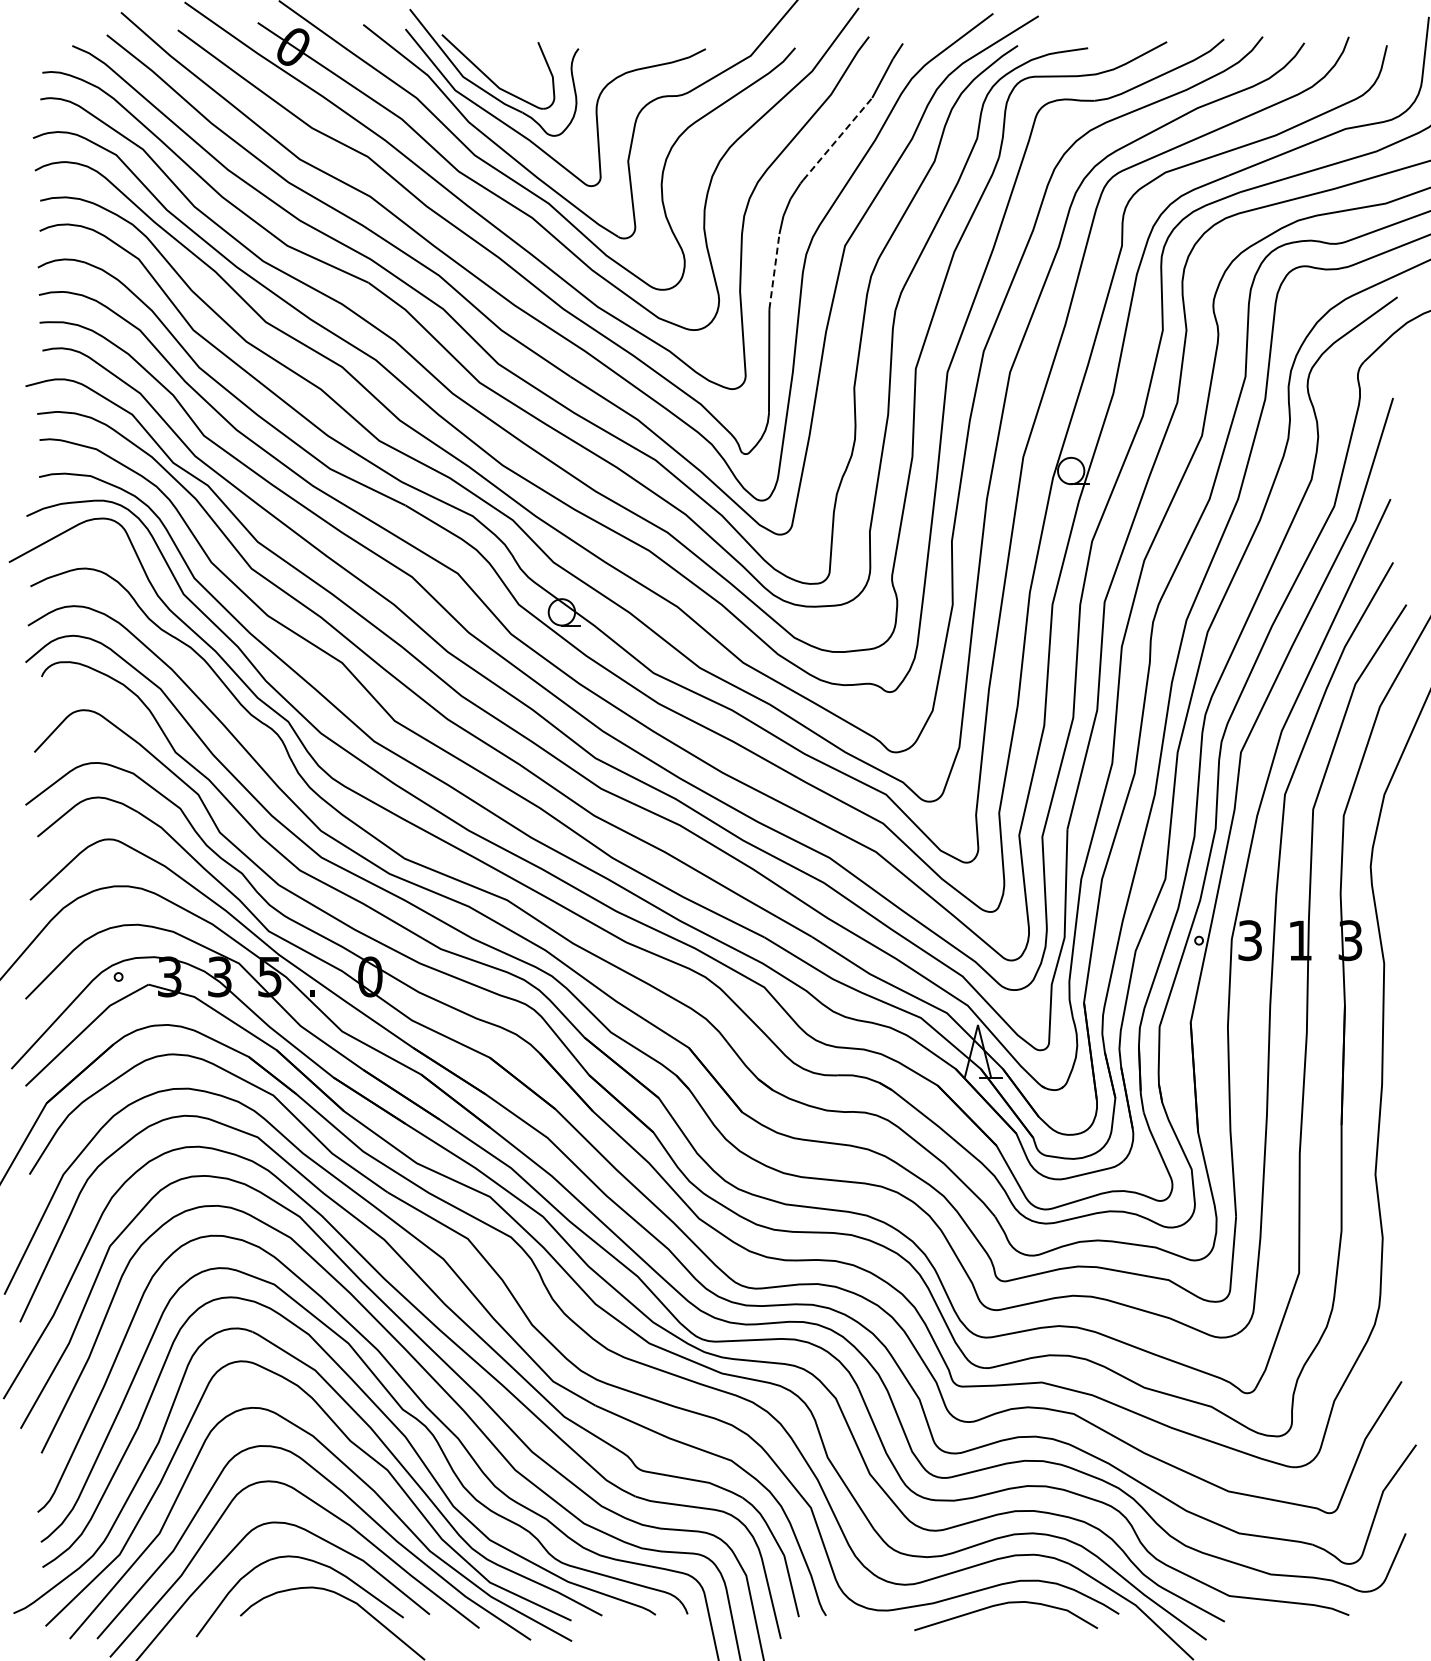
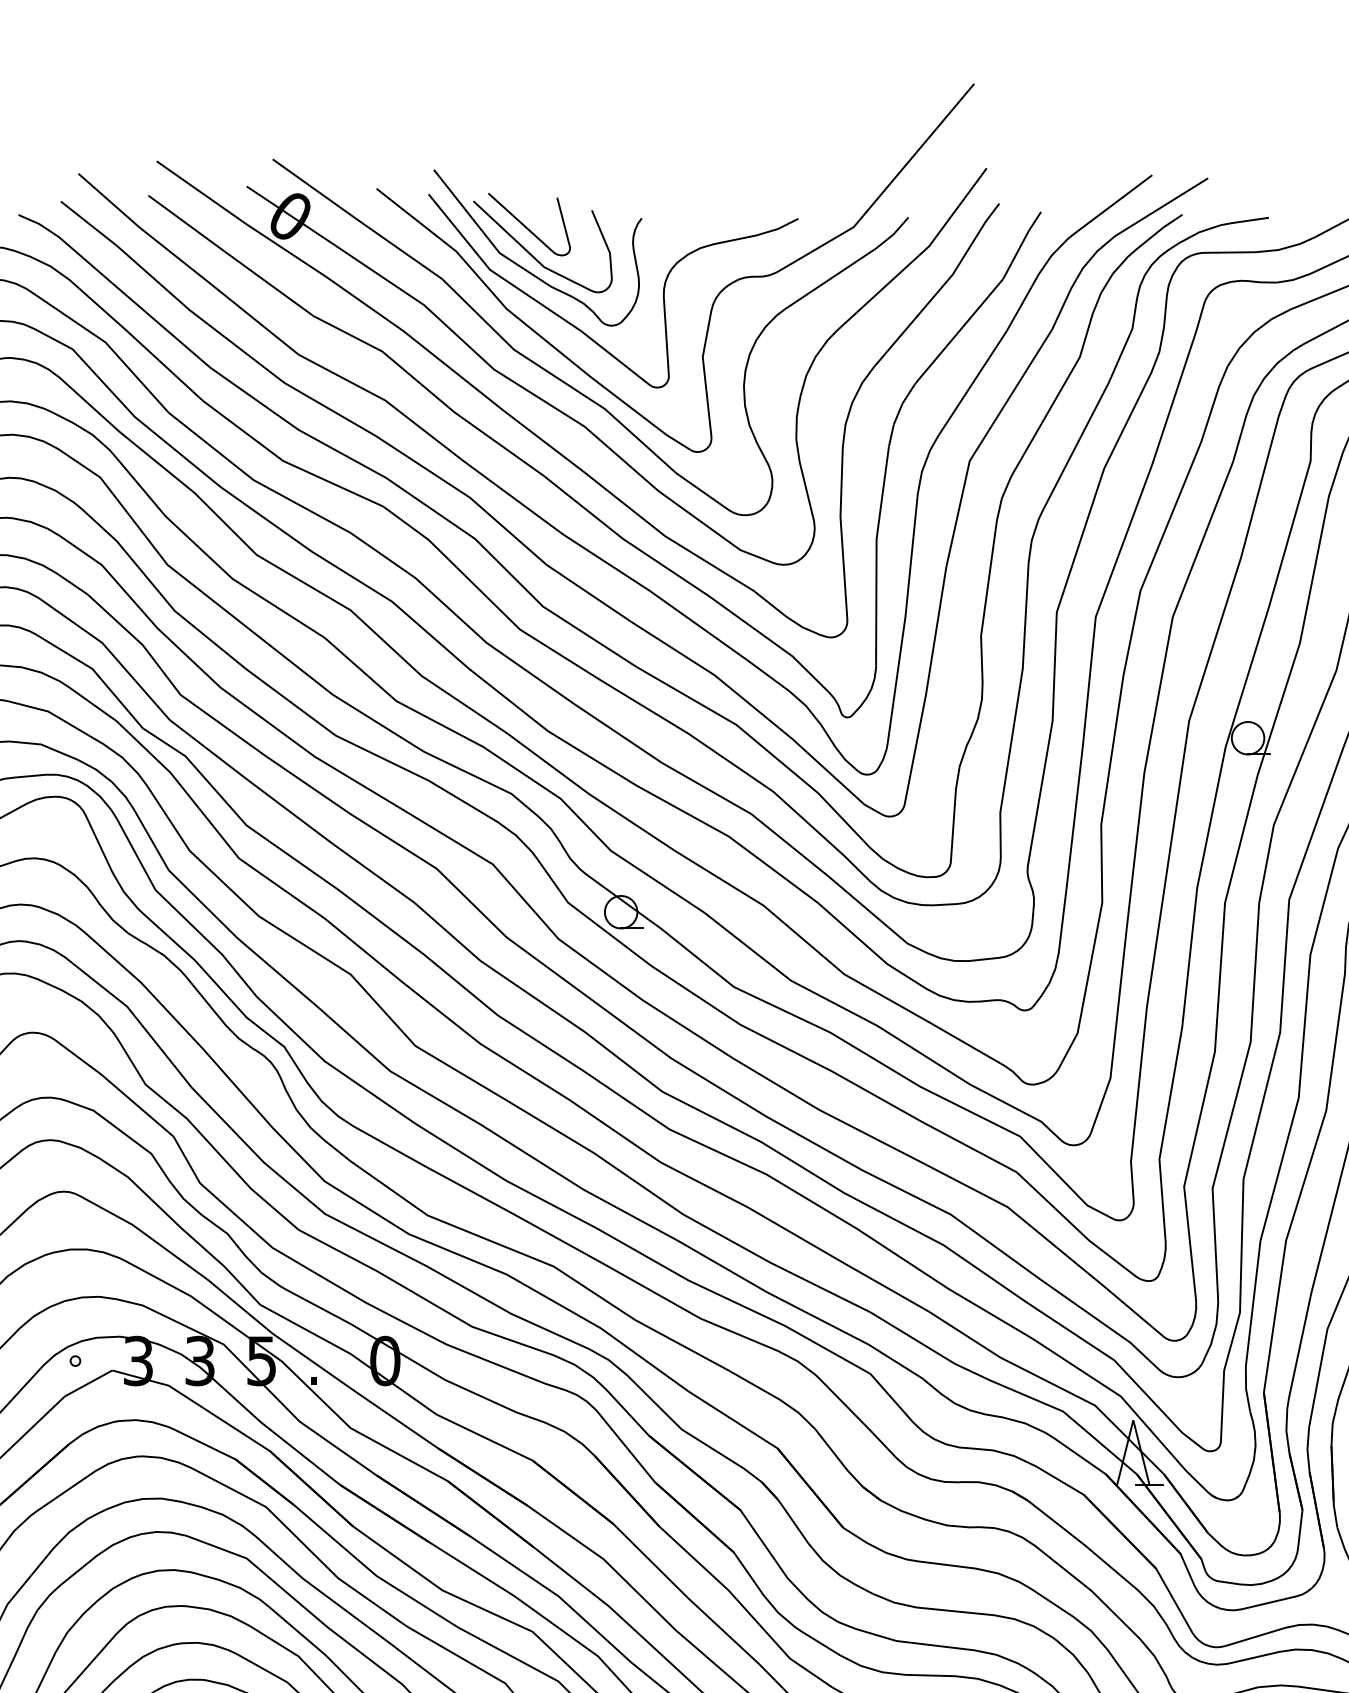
curve: (485, 55) -> (527, 226), added
line: (837, 139) -> (960, 330), dashed -> solid
line: (774, 271) -> (882, 492), dashed -> solid

